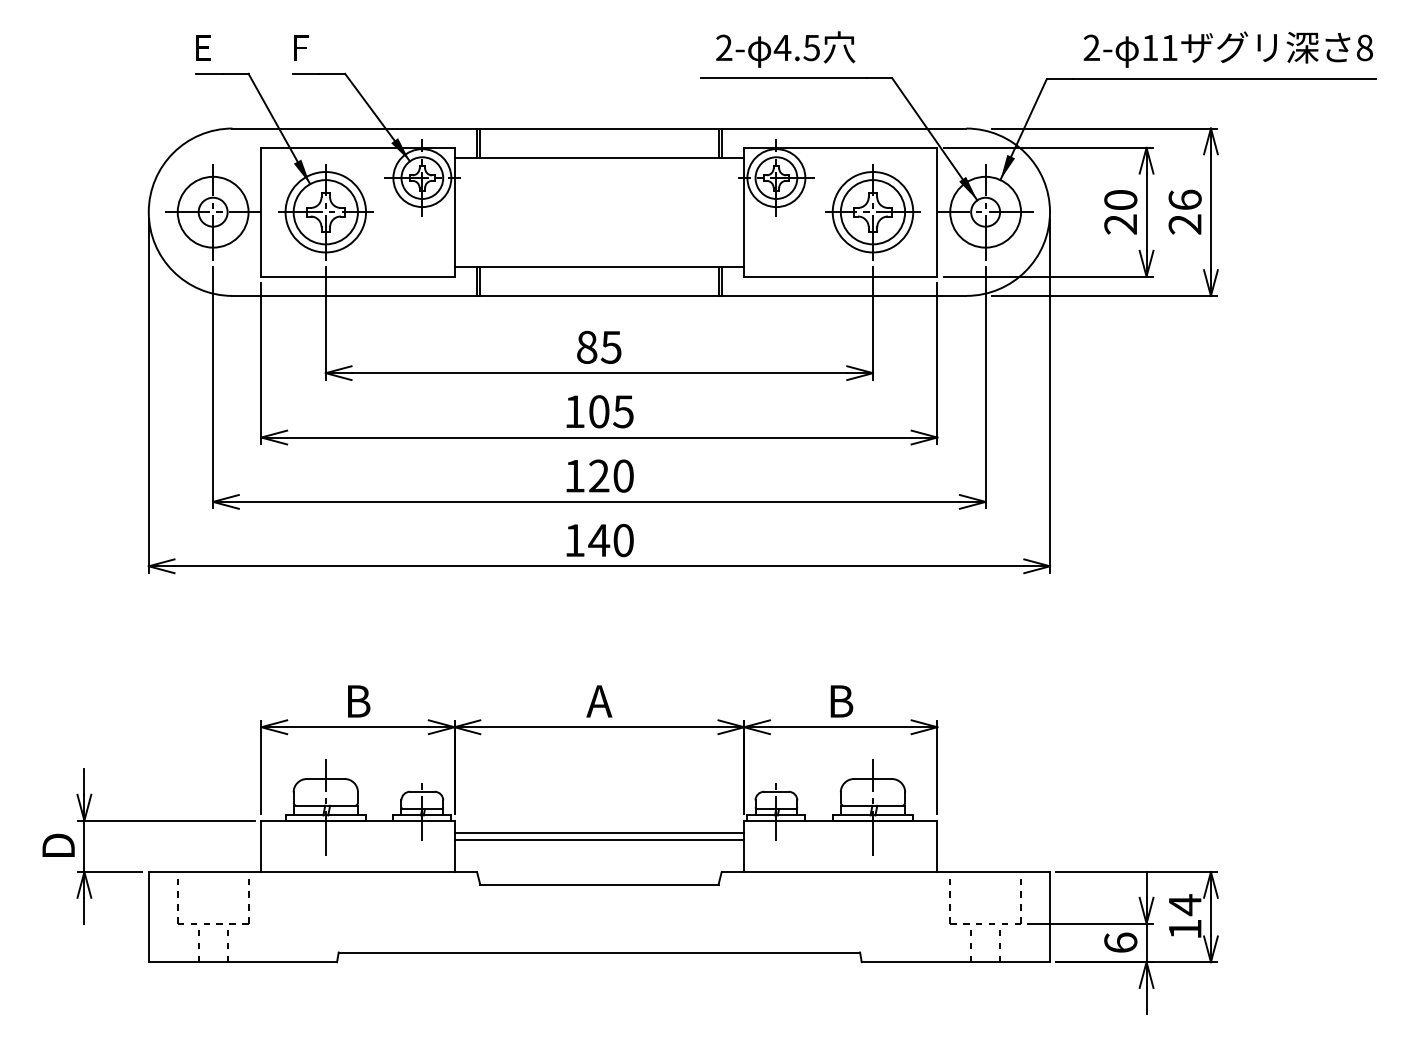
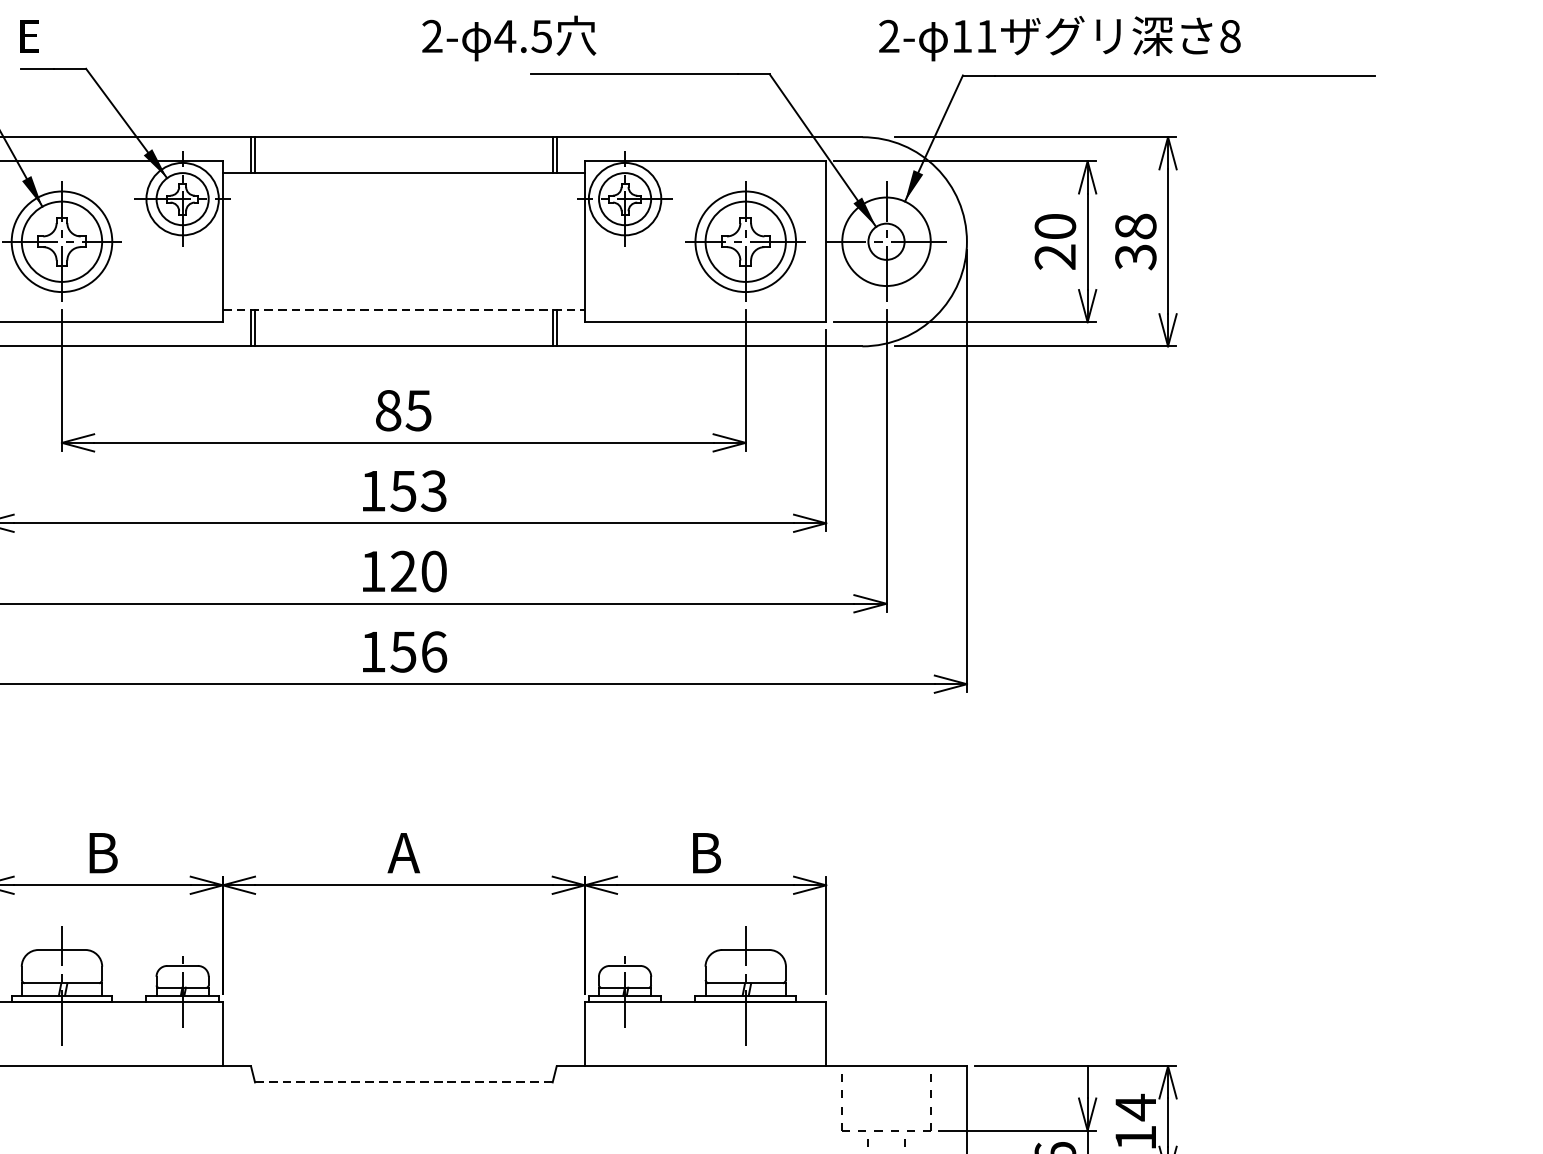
text: (300, 47) -> (30, 35), F -> E
text: (785, 49) -> (508, 38), moved
text: (1227, 49) -> (1058, 38), moved
text: (1184, 212) -> (1135, 242), 26 -> 38
line: (599, 266) -> (403, 309), solid -> dashed
text: (610, 411) -> (417, 490), 105 -> 153
text: (610, 540) -> (417, 651), 140 -> 156
line: (599, 833) -> (403, 1018), removed
line: (599, 839) -> (403, 1025), removed
line: (599, 884) -> (403, 1081), solid -> dashed

